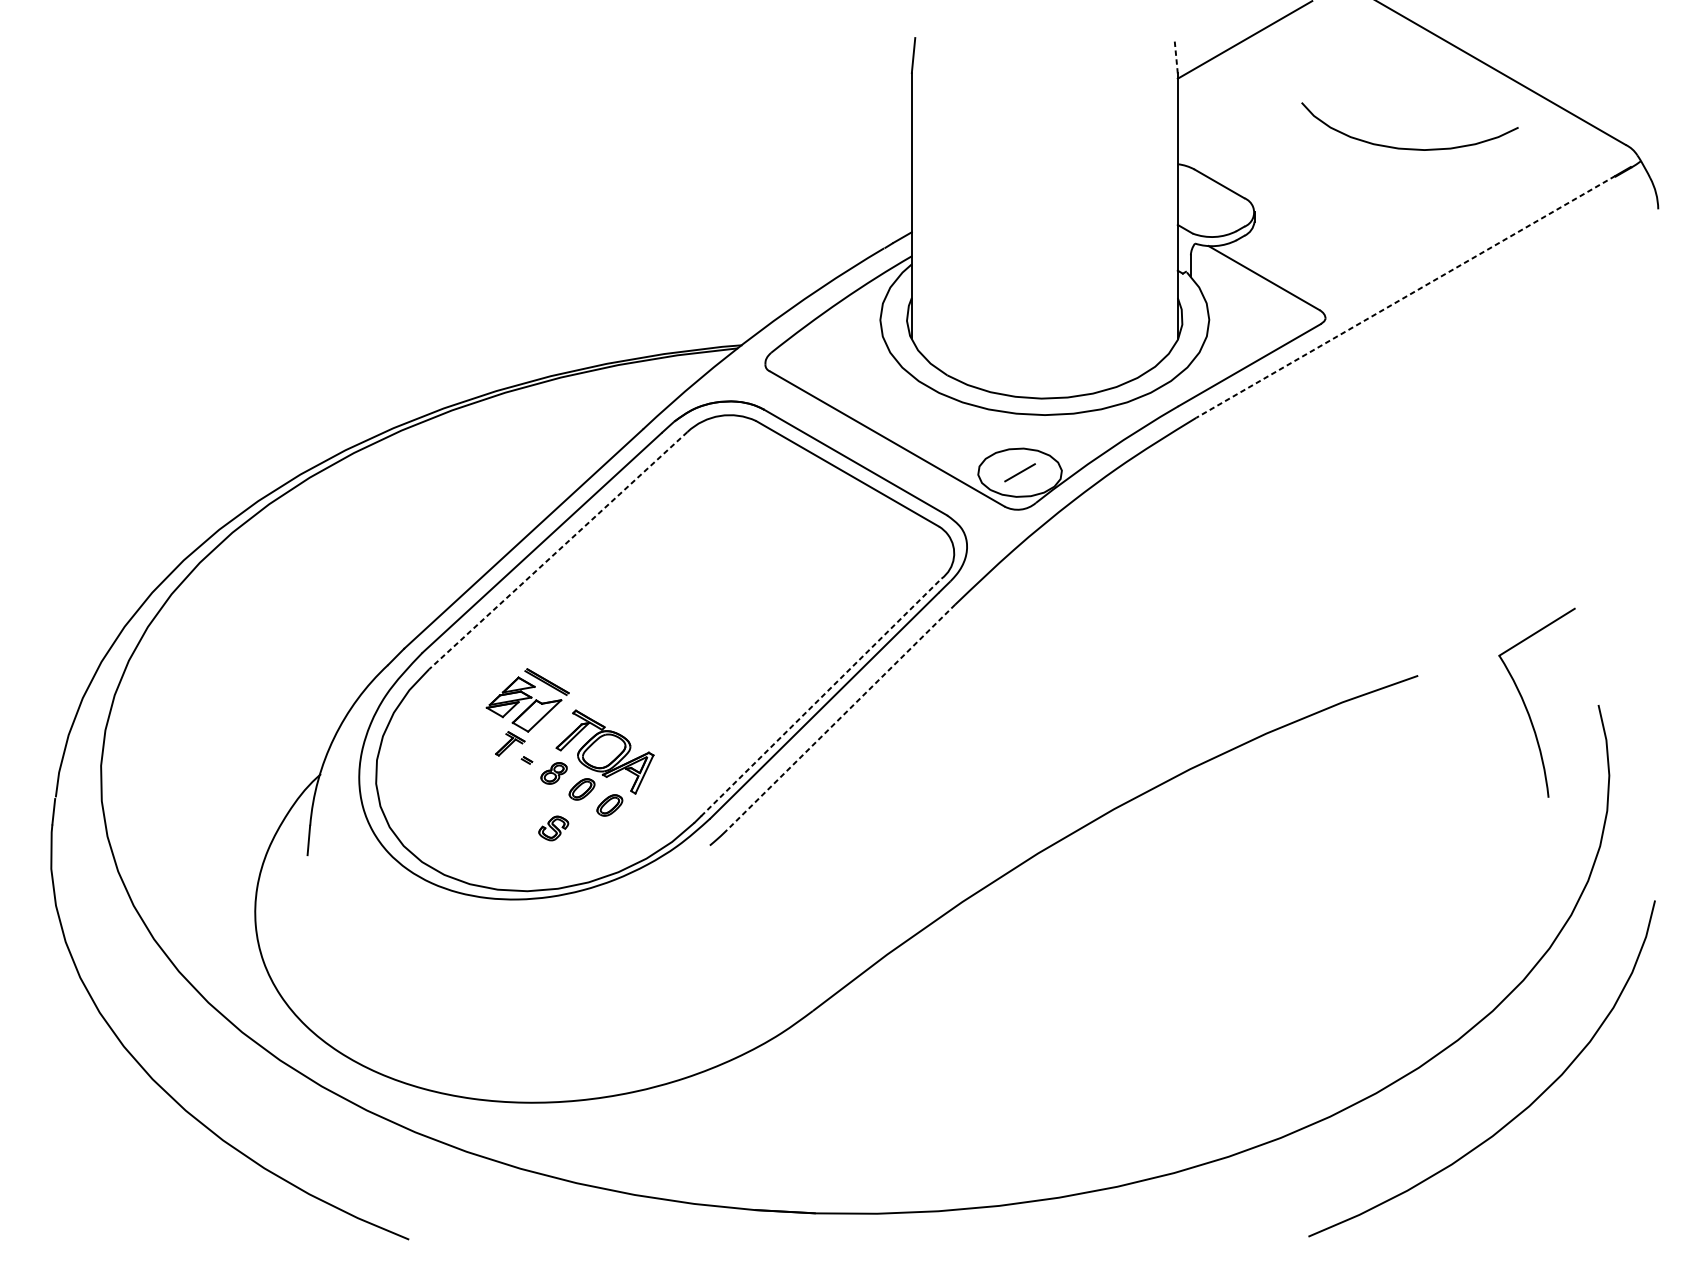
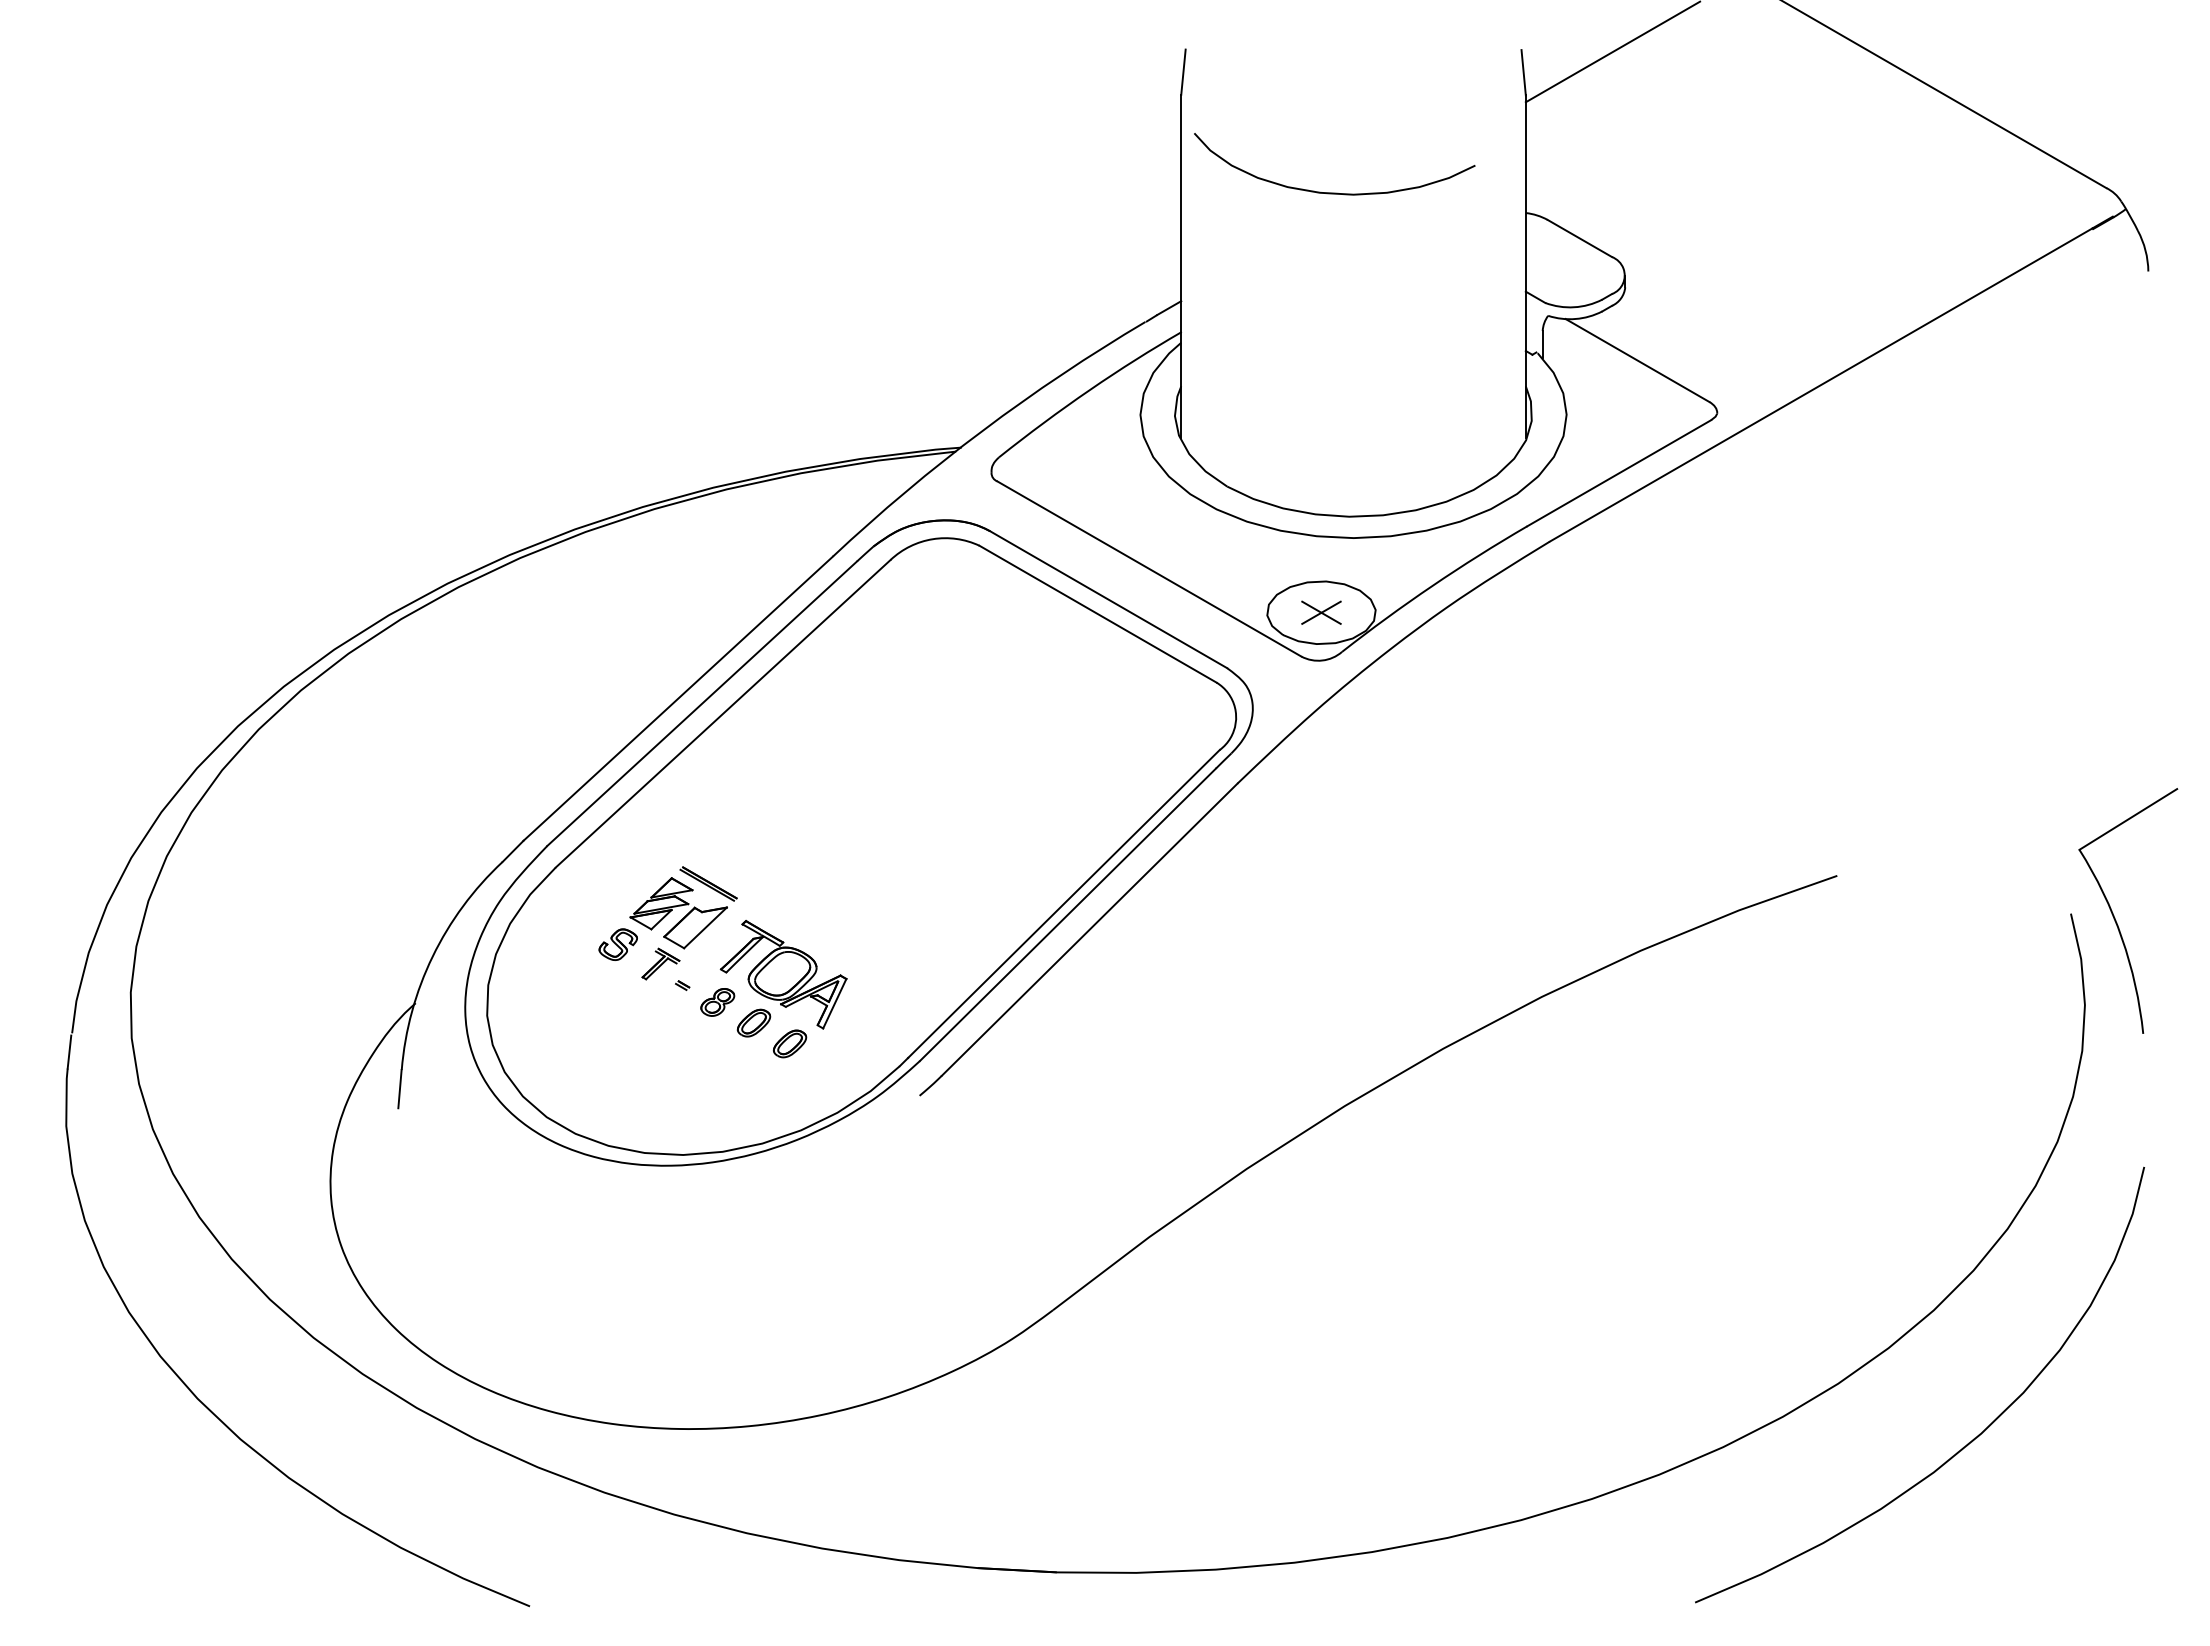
line: (1175, 55) -> (1523, 72), dashed -> solid
curve: (1409, 148) -> (1334, 192), moved
line: (1405, 297) -> (1820, 385), dashed -> solid
line: (1020, 472) -> (1321, 612), added
line: (557, 551) -> (722, 714), dashed -> solid
line: (820, 697) -> (1063, 903), dashed -> solid
part: (1527, 707) -> (2115, 917), moved
line: (841, 717) -> (1089, 929), dashed -> solid
part: (553, 828) -> (617, 944), moved

